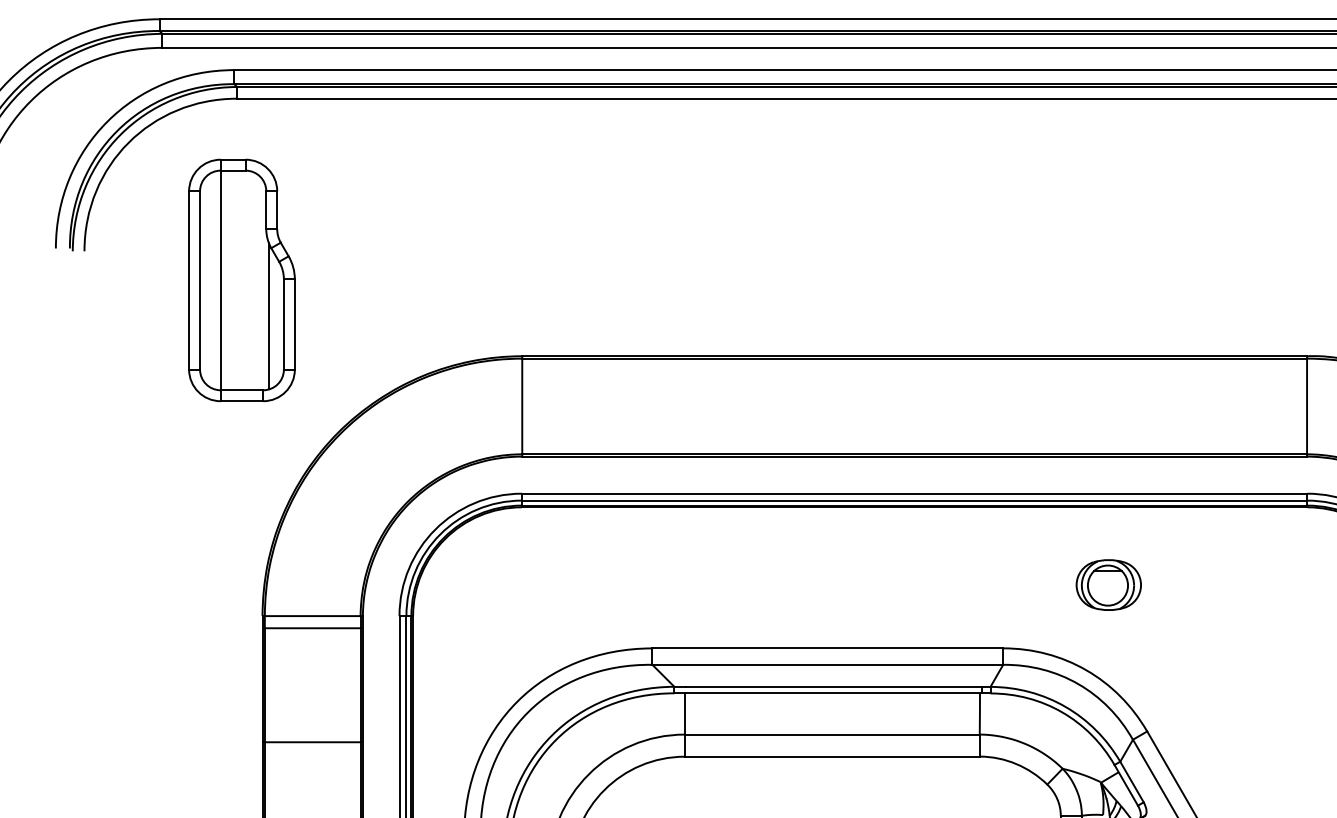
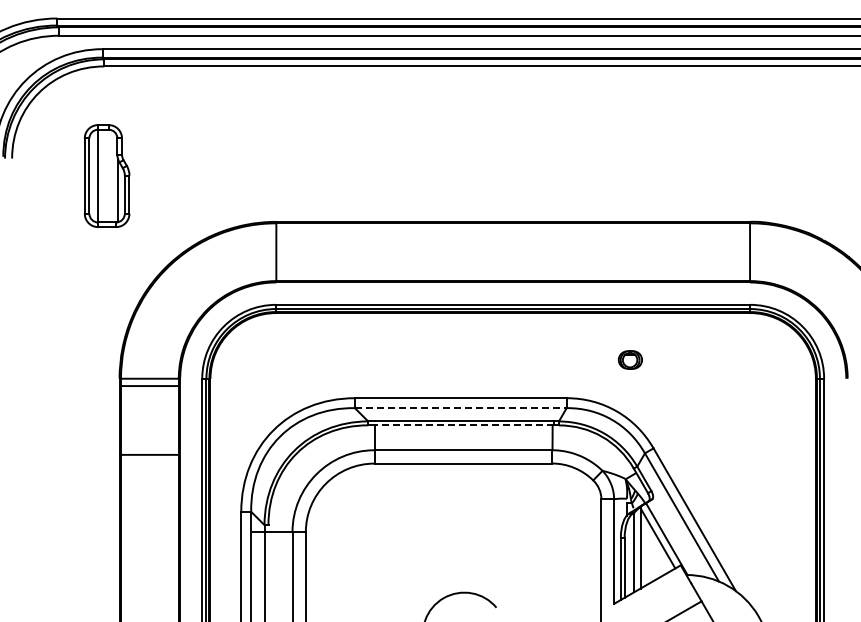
part: (240, 279) -> (106, 175), size x0.7
part: (1109, 584) -> (630, 359), size x0.6
line: (827, 665) -> (460, 408), solid -> dashed
line: (833, 693) -> (464, 425), solid -> dashed

